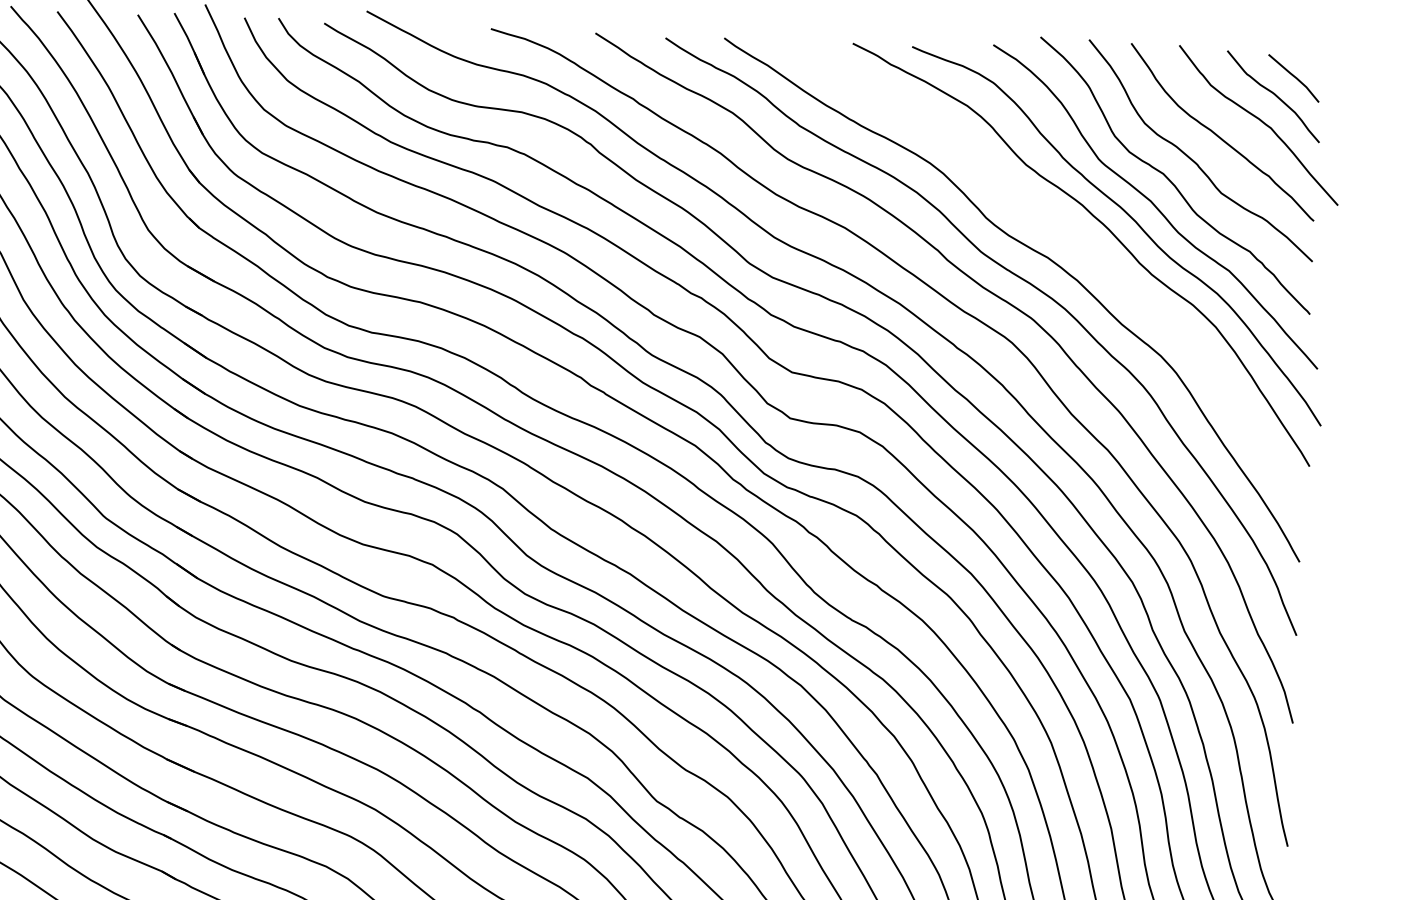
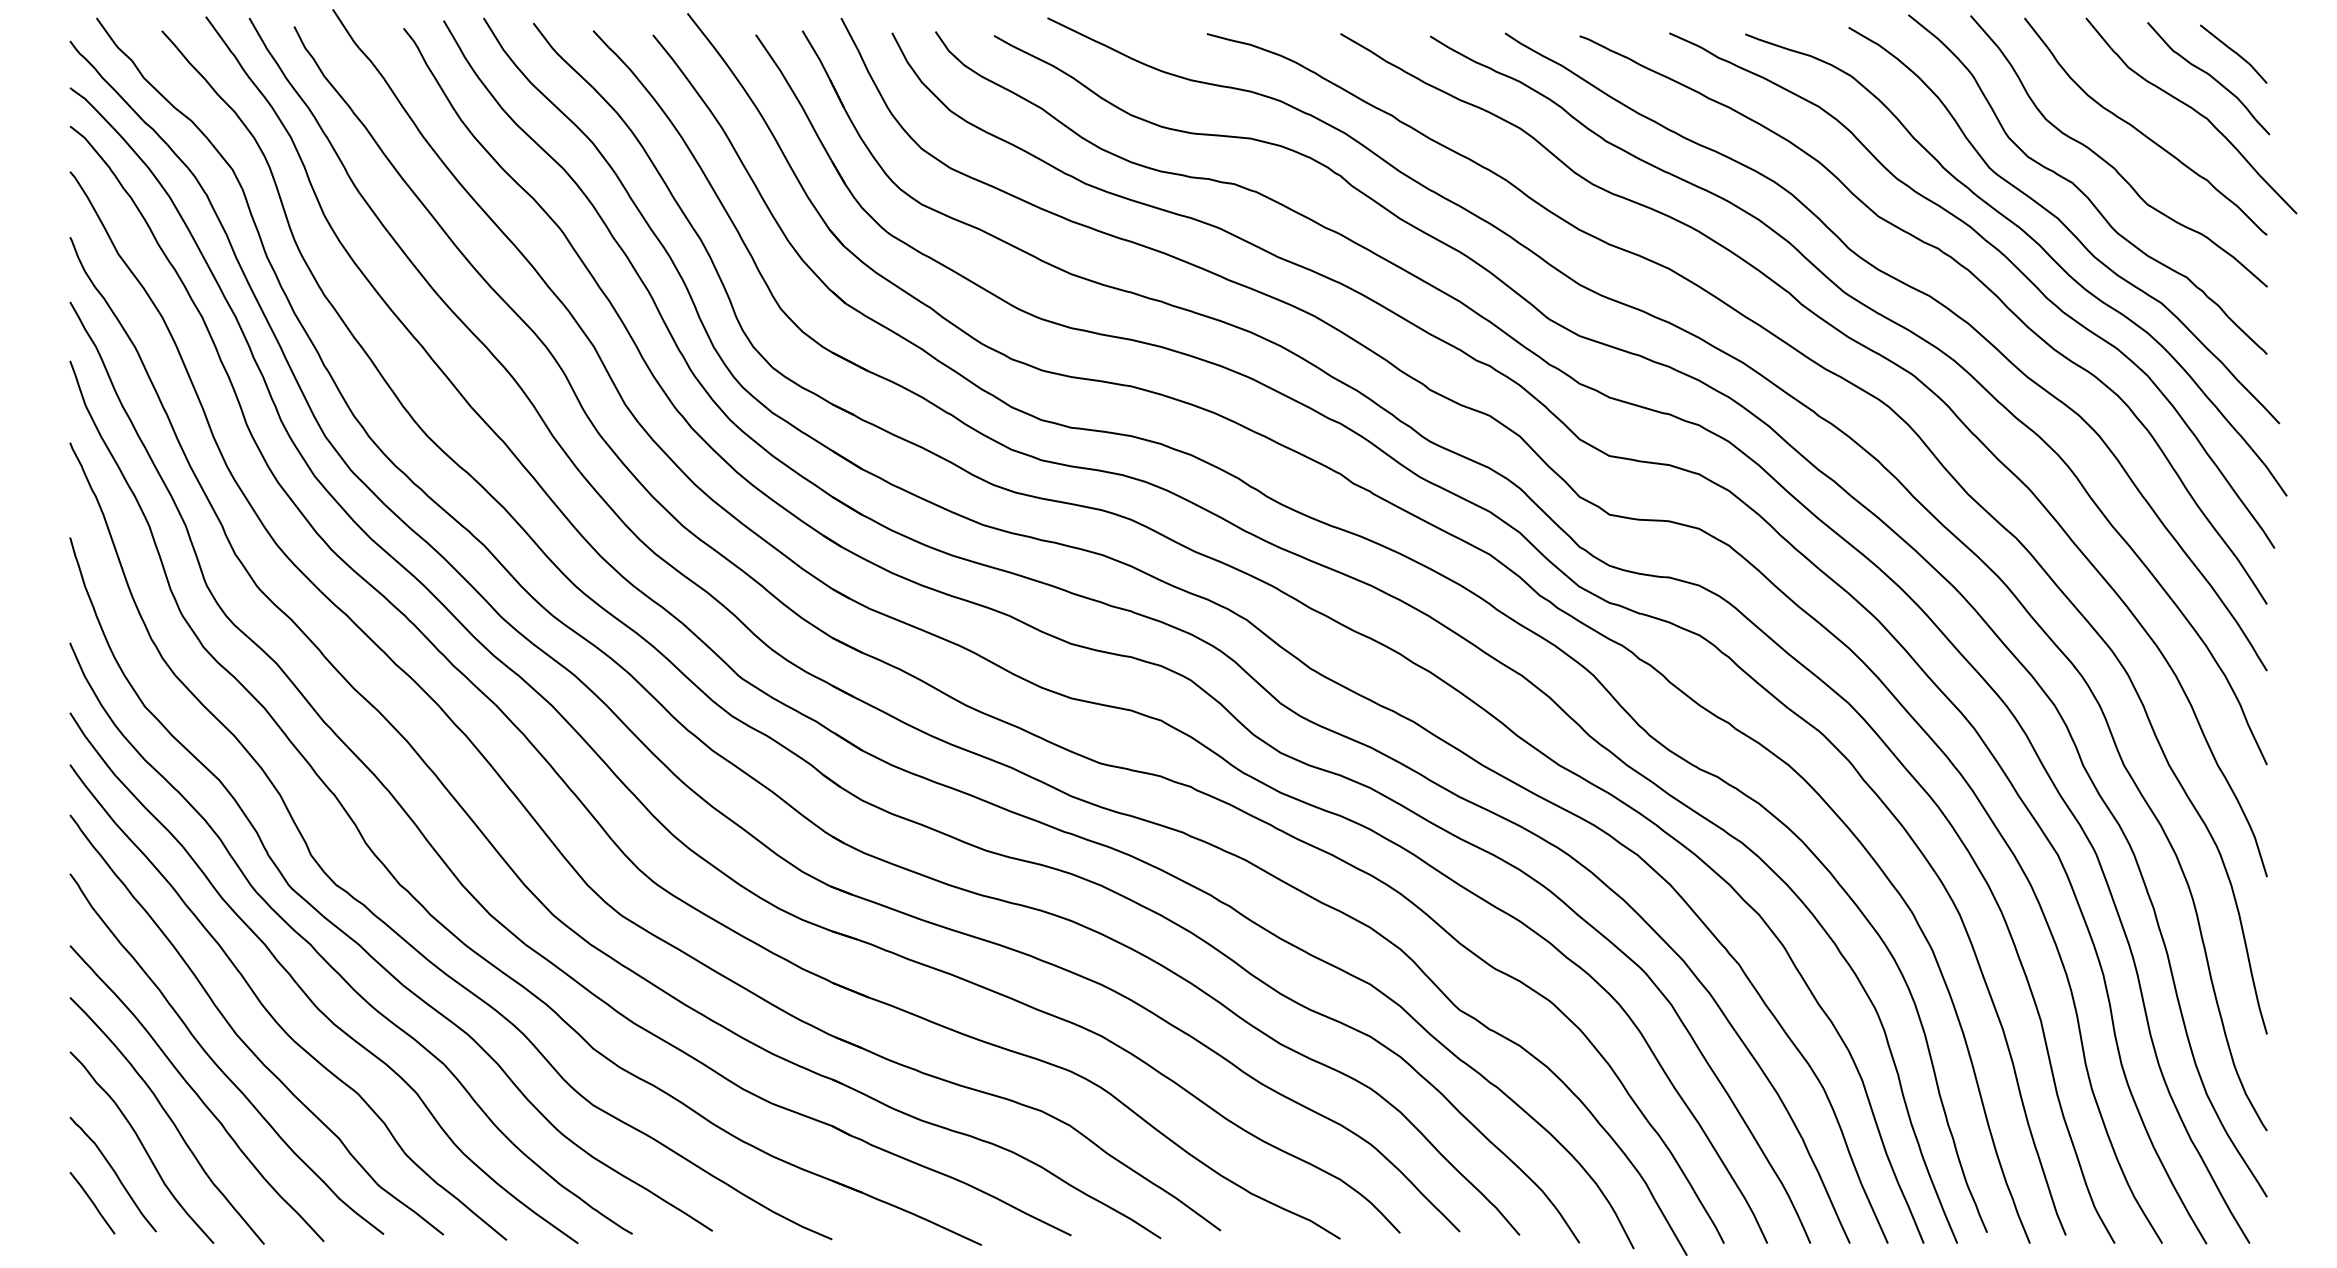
curve: (1072, 234) -> (1959, 265), added

